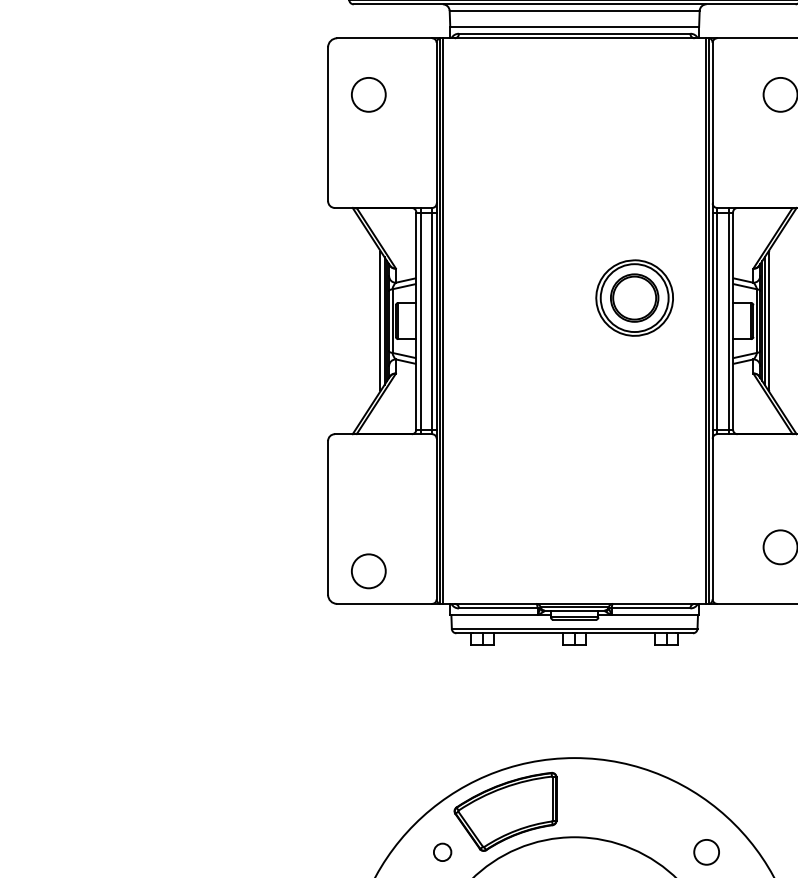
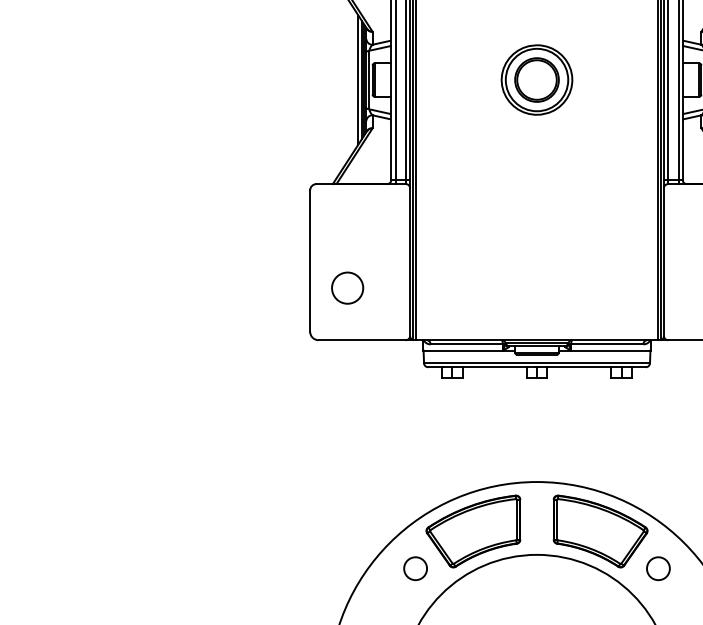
part: (634, 297) -> (536, 79), moved
circle: (368, 571) -> (347, 288), moved
part: (643, 811) -> (600, 531), added
circle: (442, 852) -> (415, 568), size x1.43

